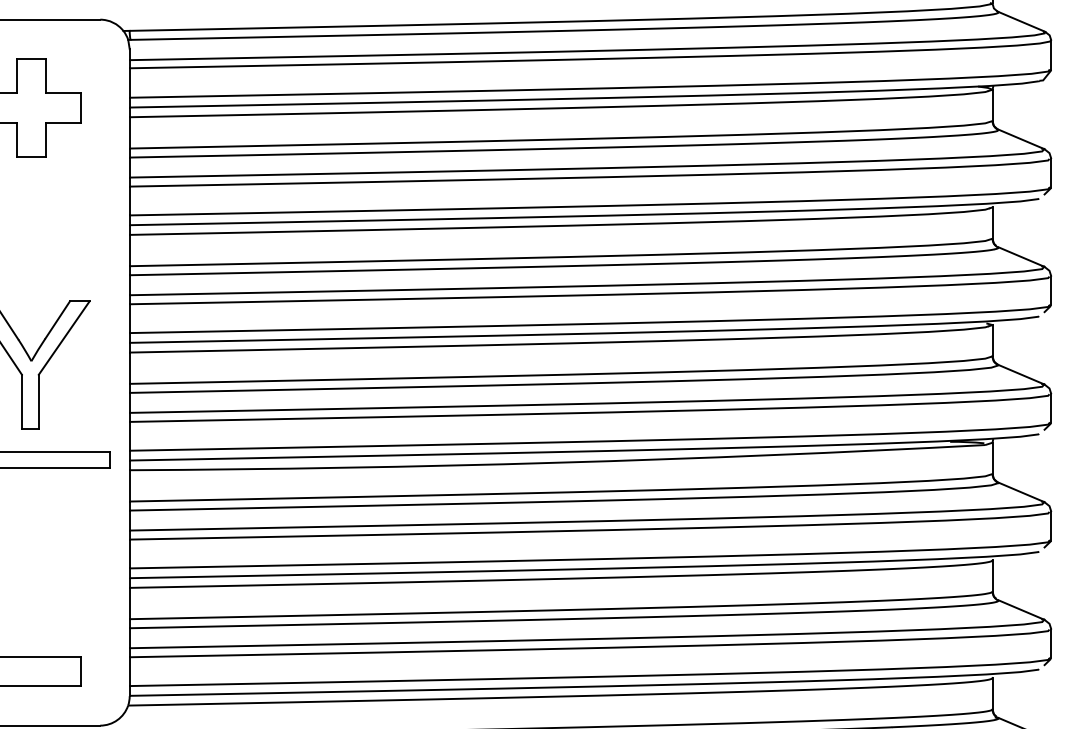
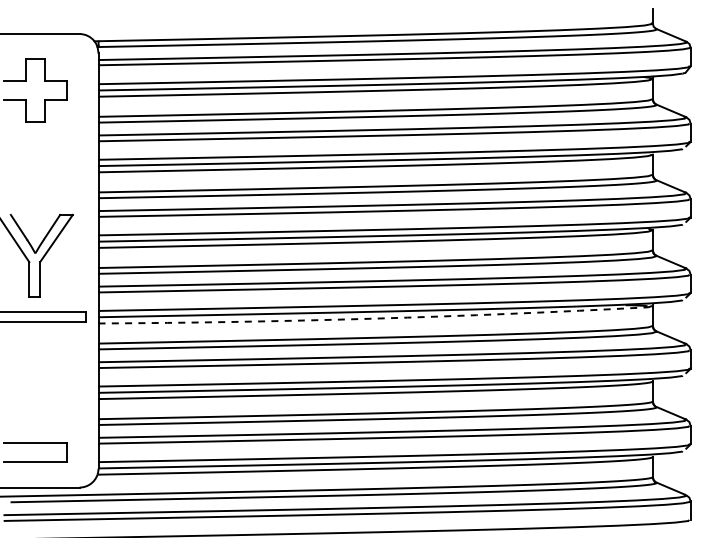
arc: (557, 462) -> (373, 318), solid -> dashed

